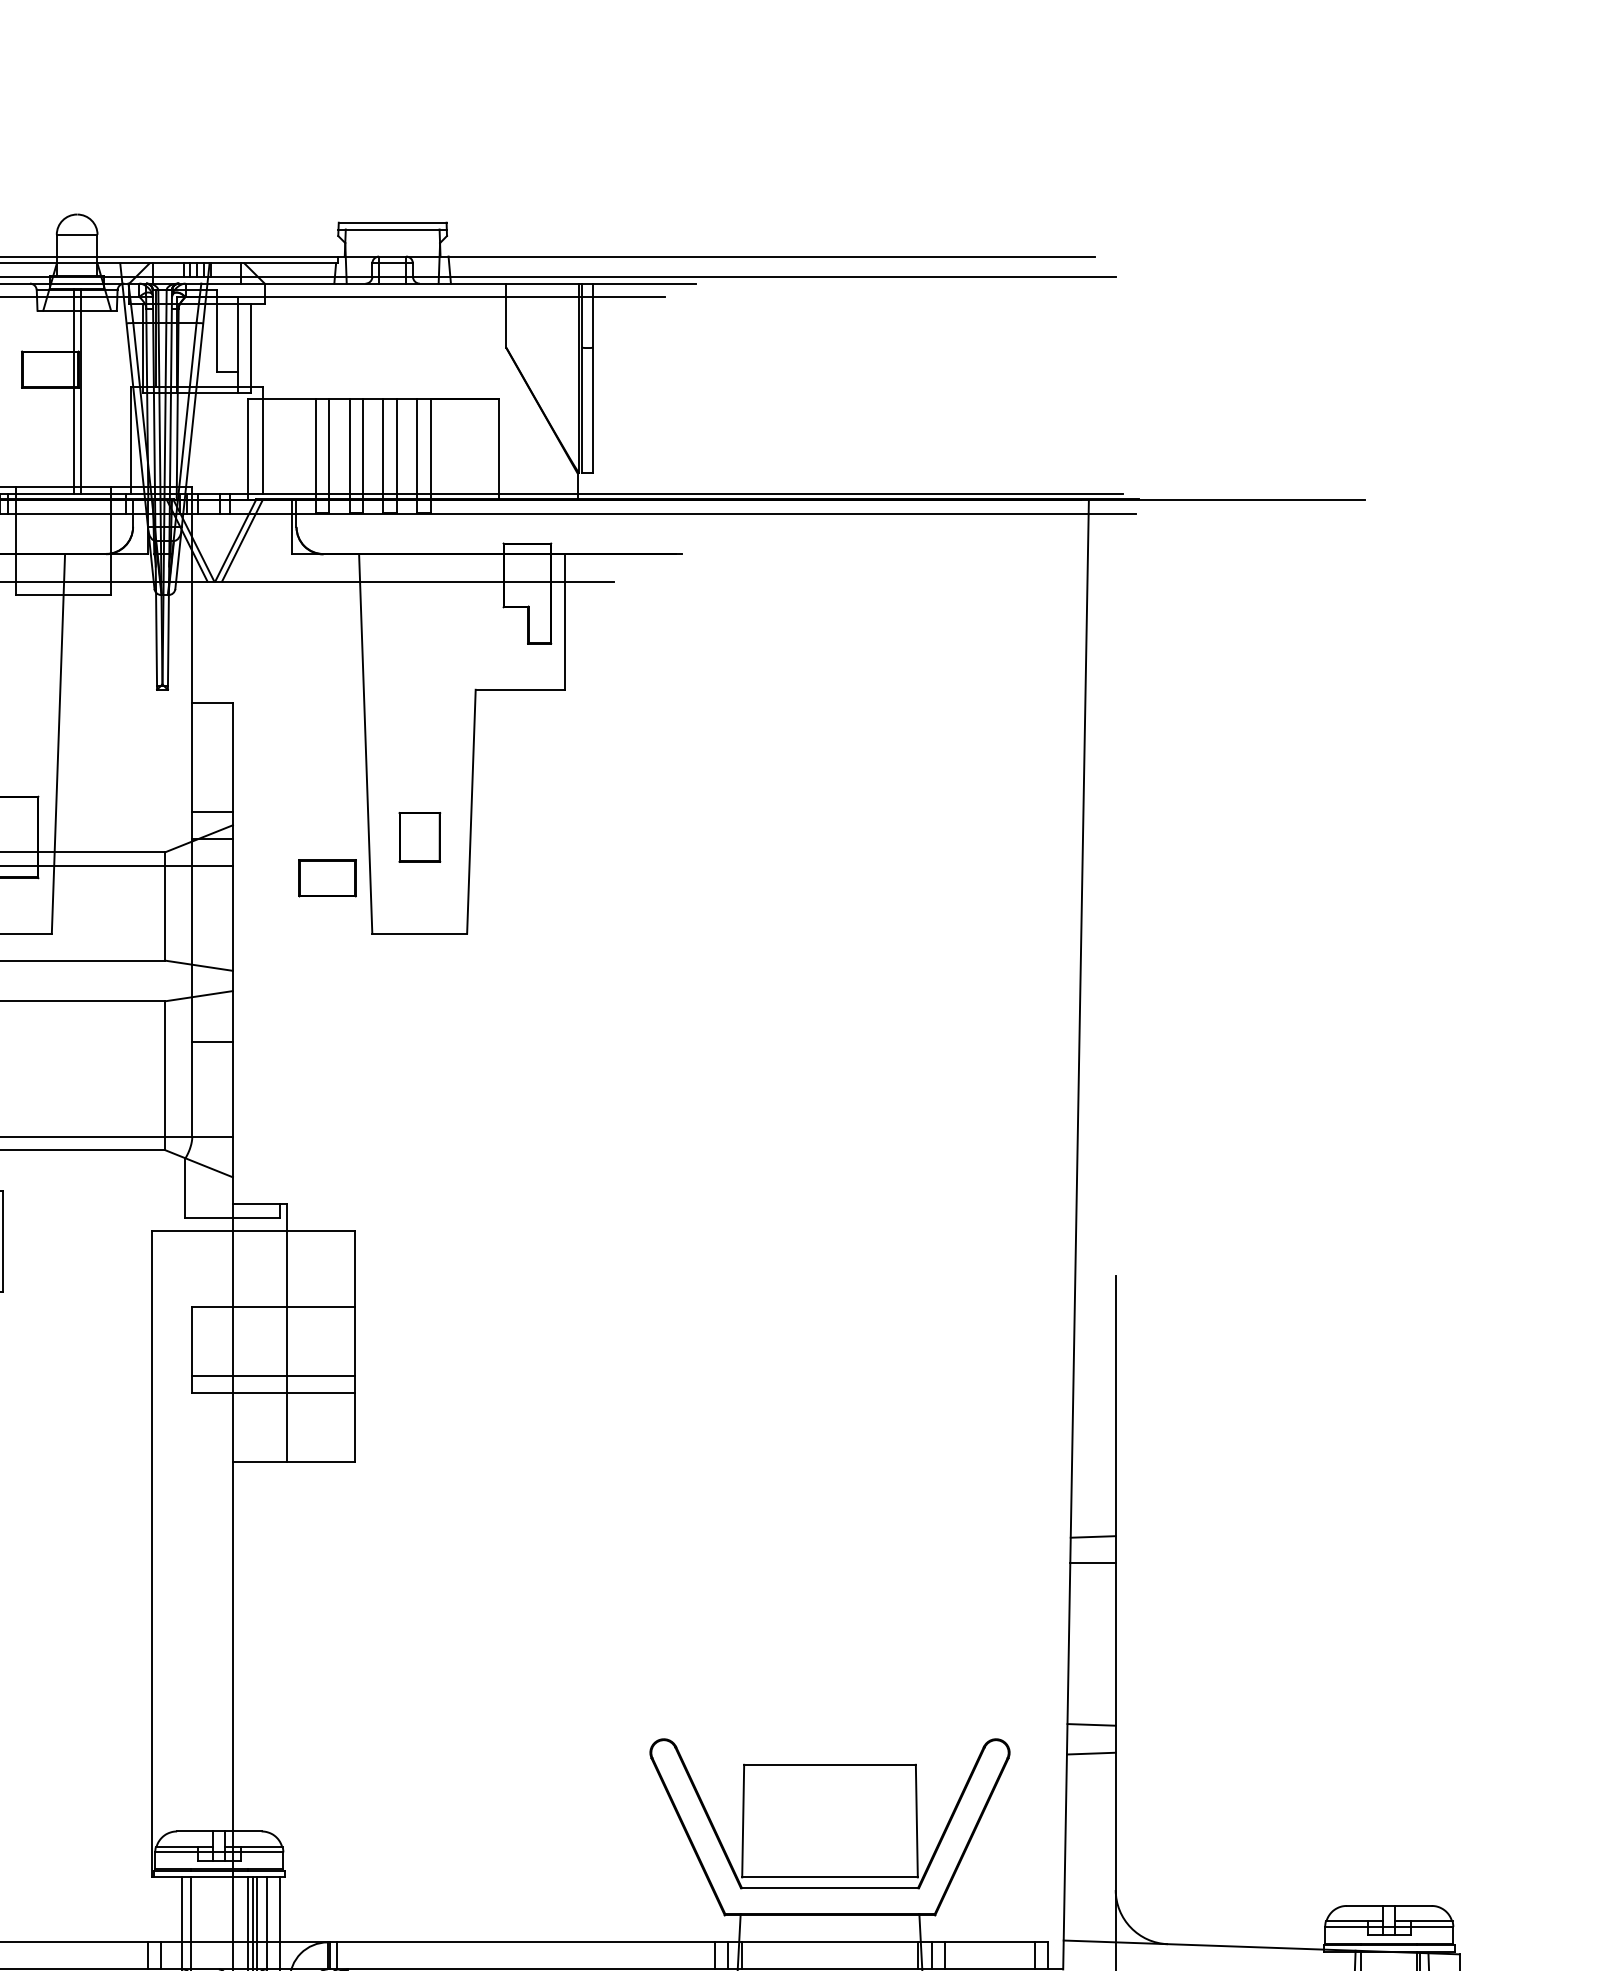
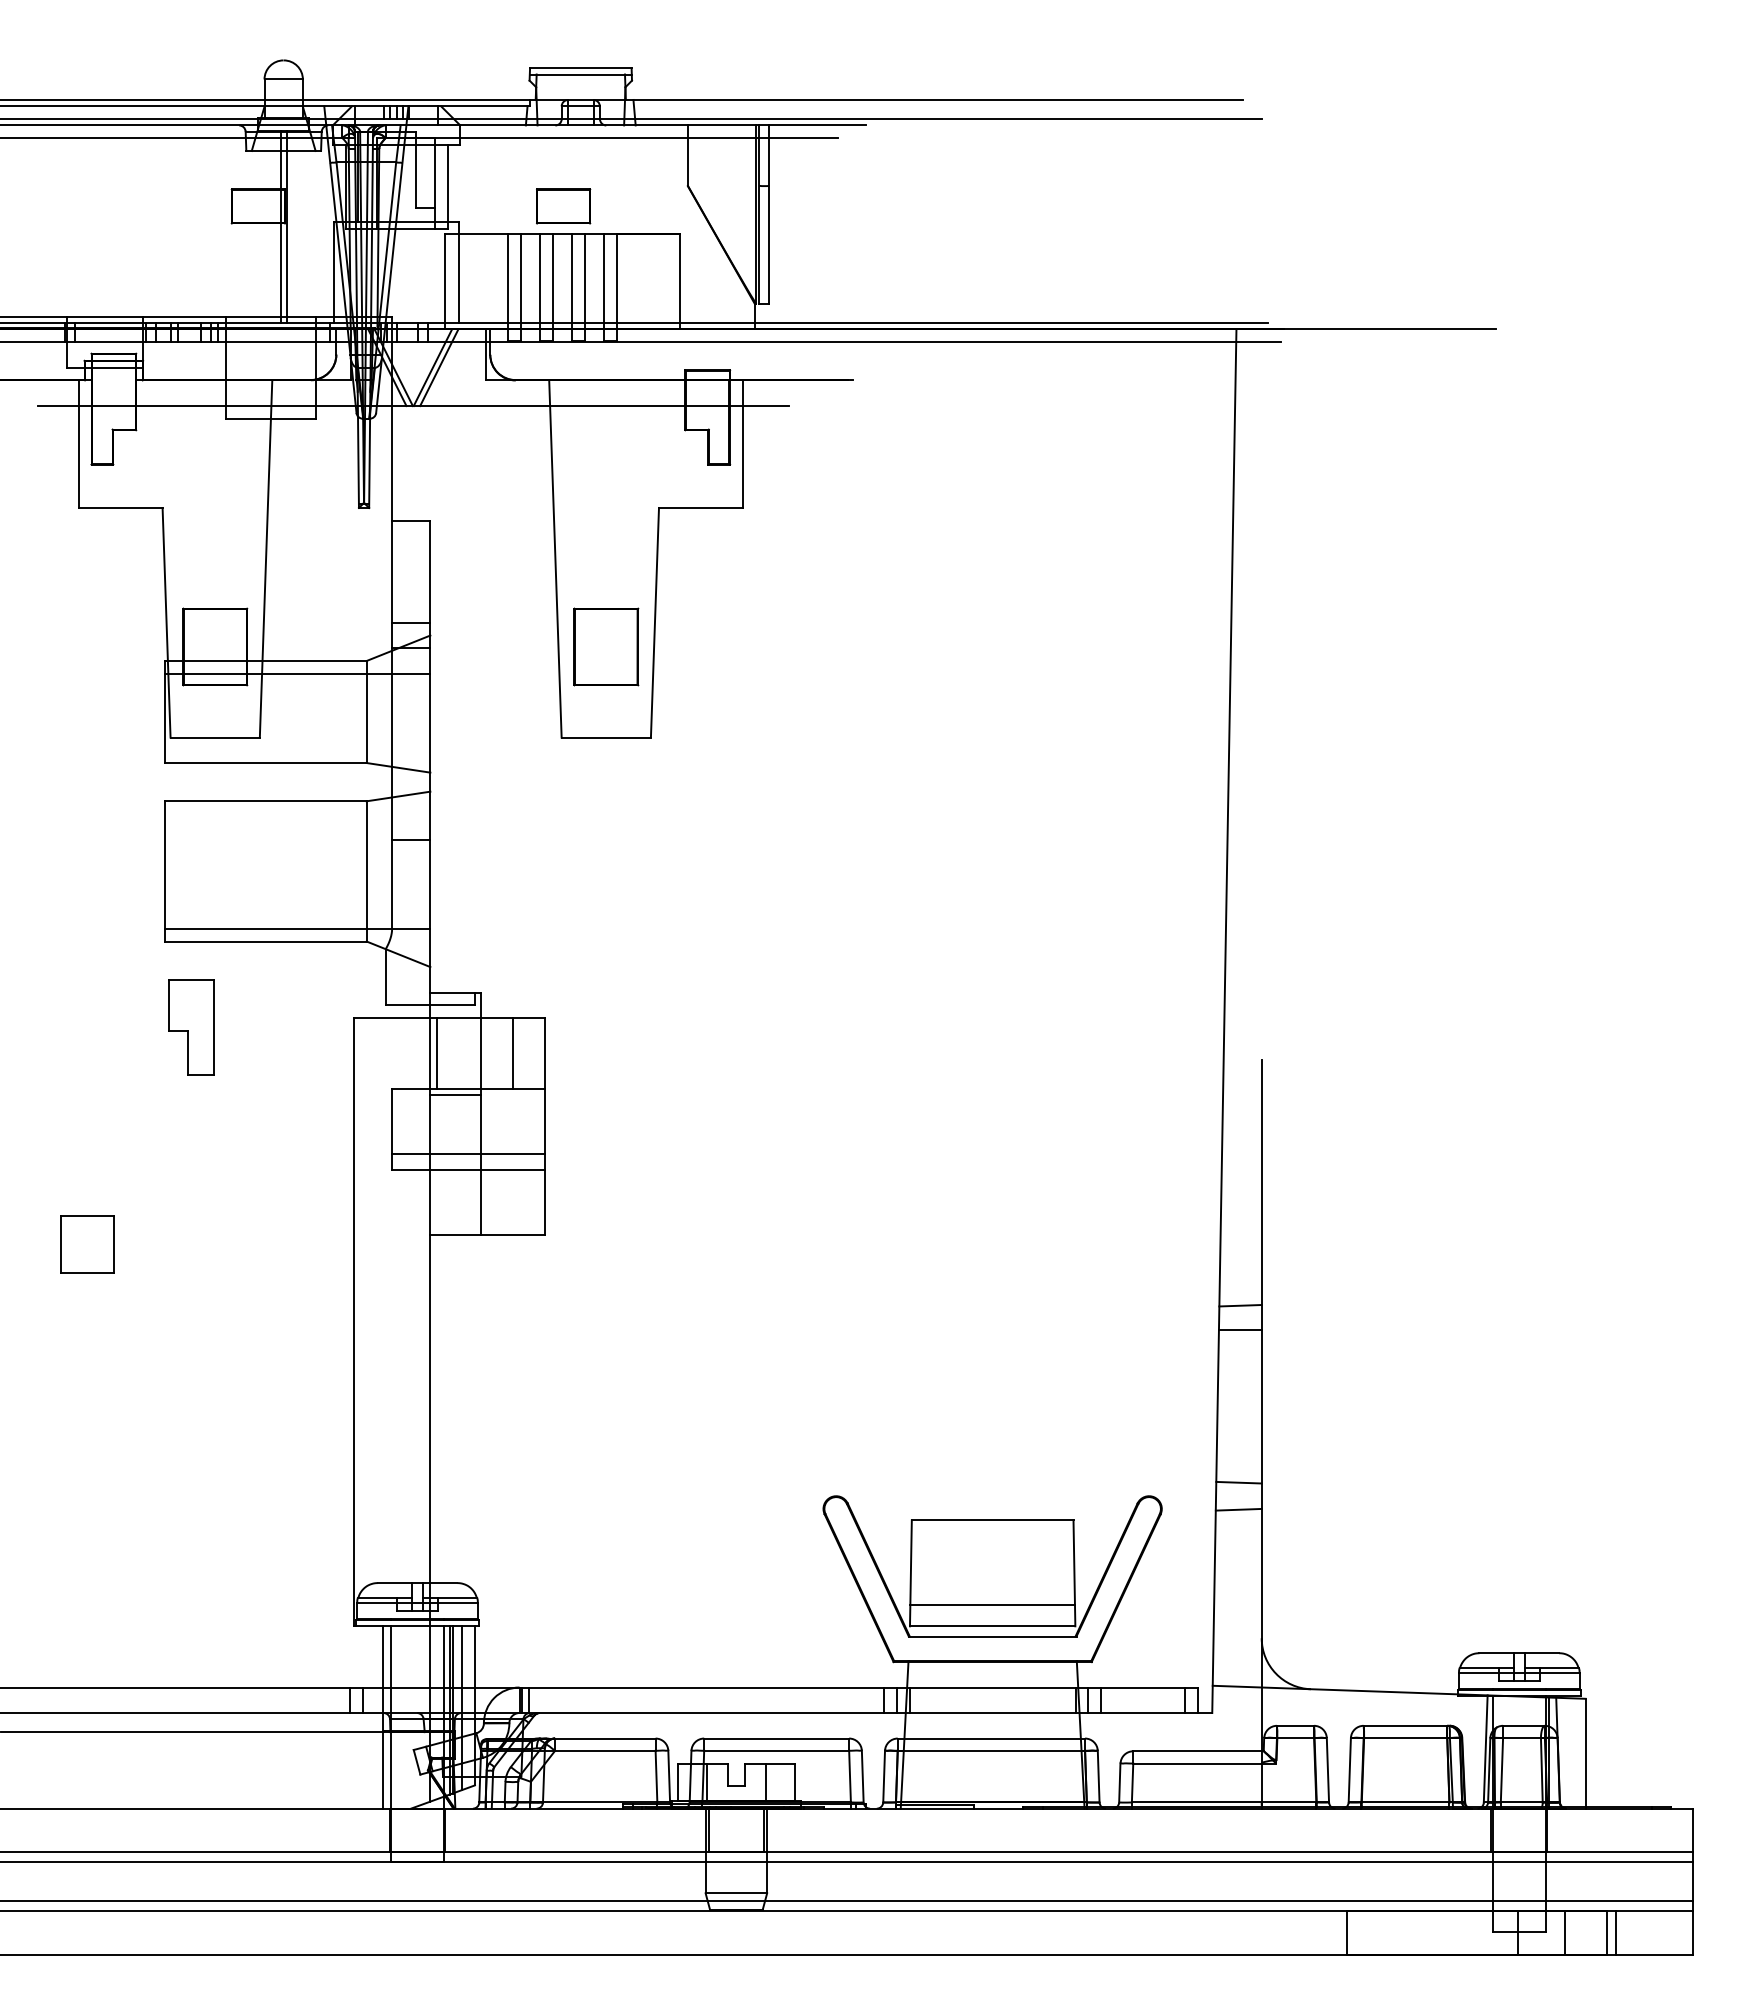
part: (419, 836) -> (606, 646), size x1.67
part: (327, 878) -> (563, 206), moved
line: (239, 1269) -> (436, 1053), added
line: (321, 1269) -> (513, 1053), added
line: (259, 1312) -> (455, 1094), added
line: (829, 1854) -> (992, 1604), added

